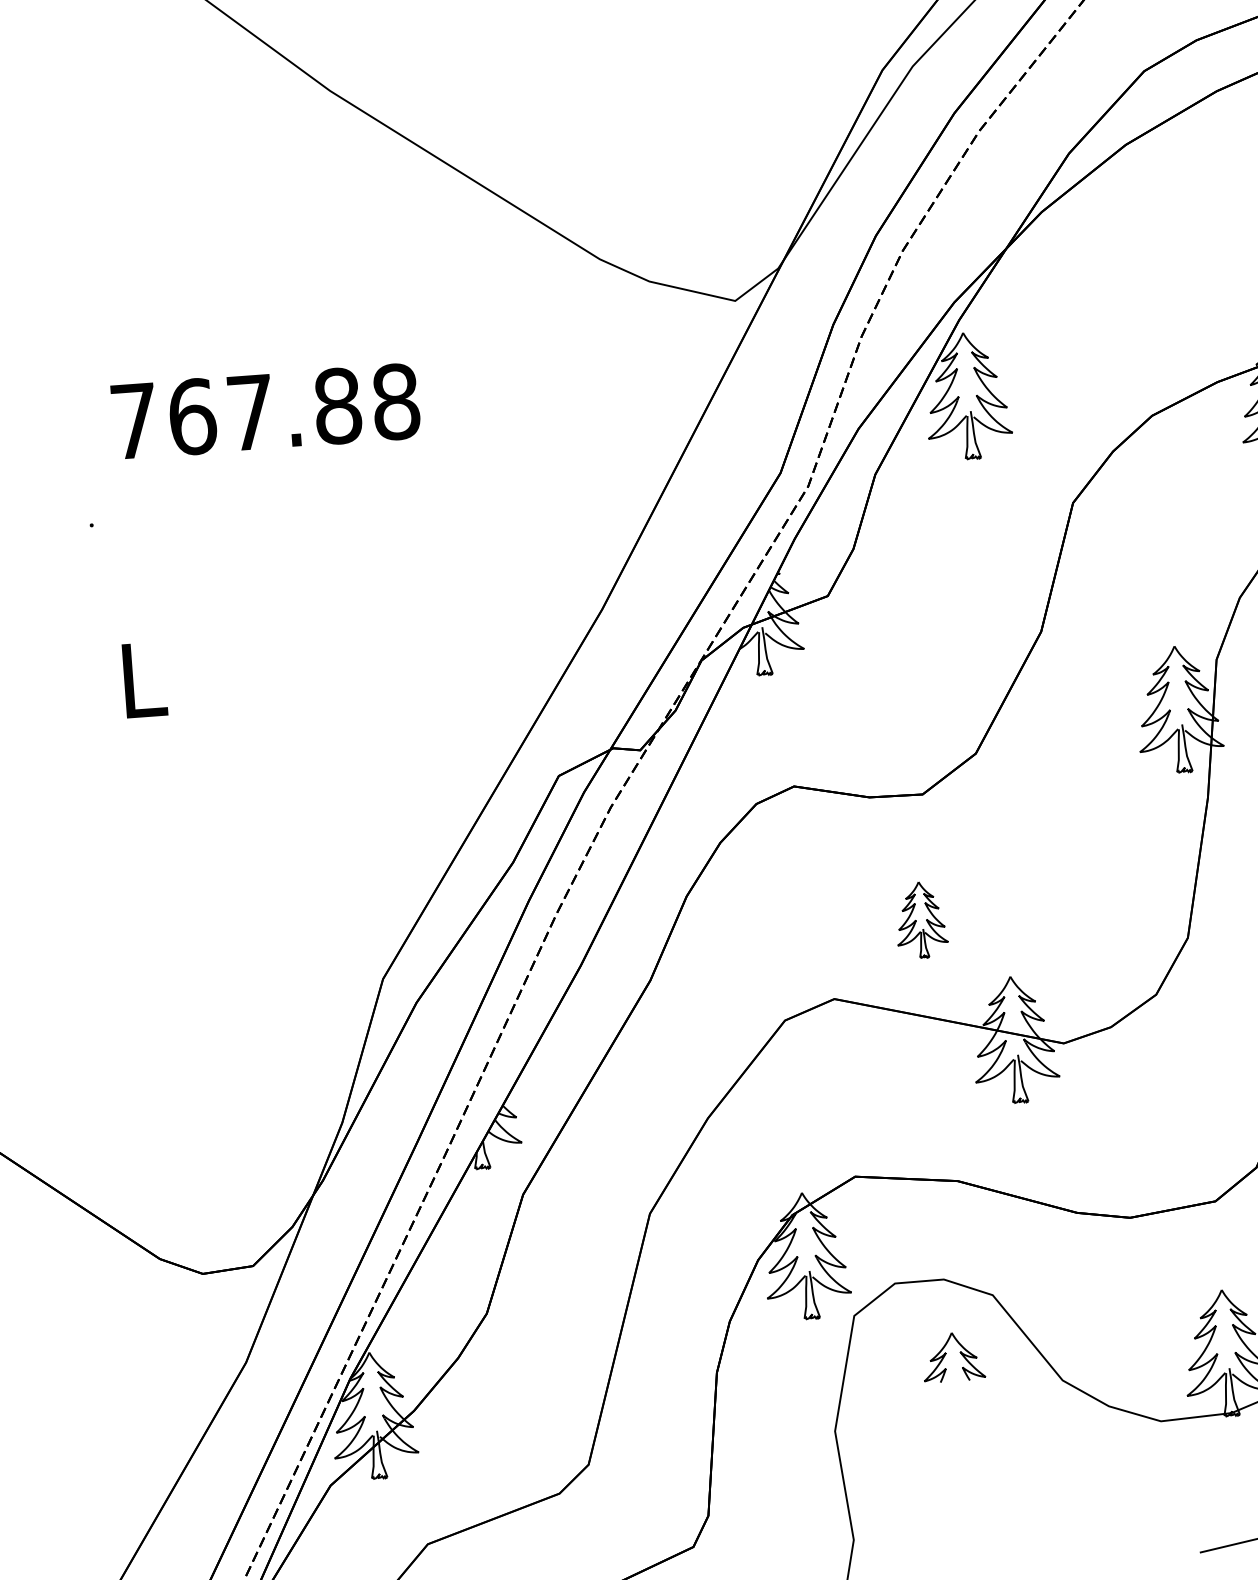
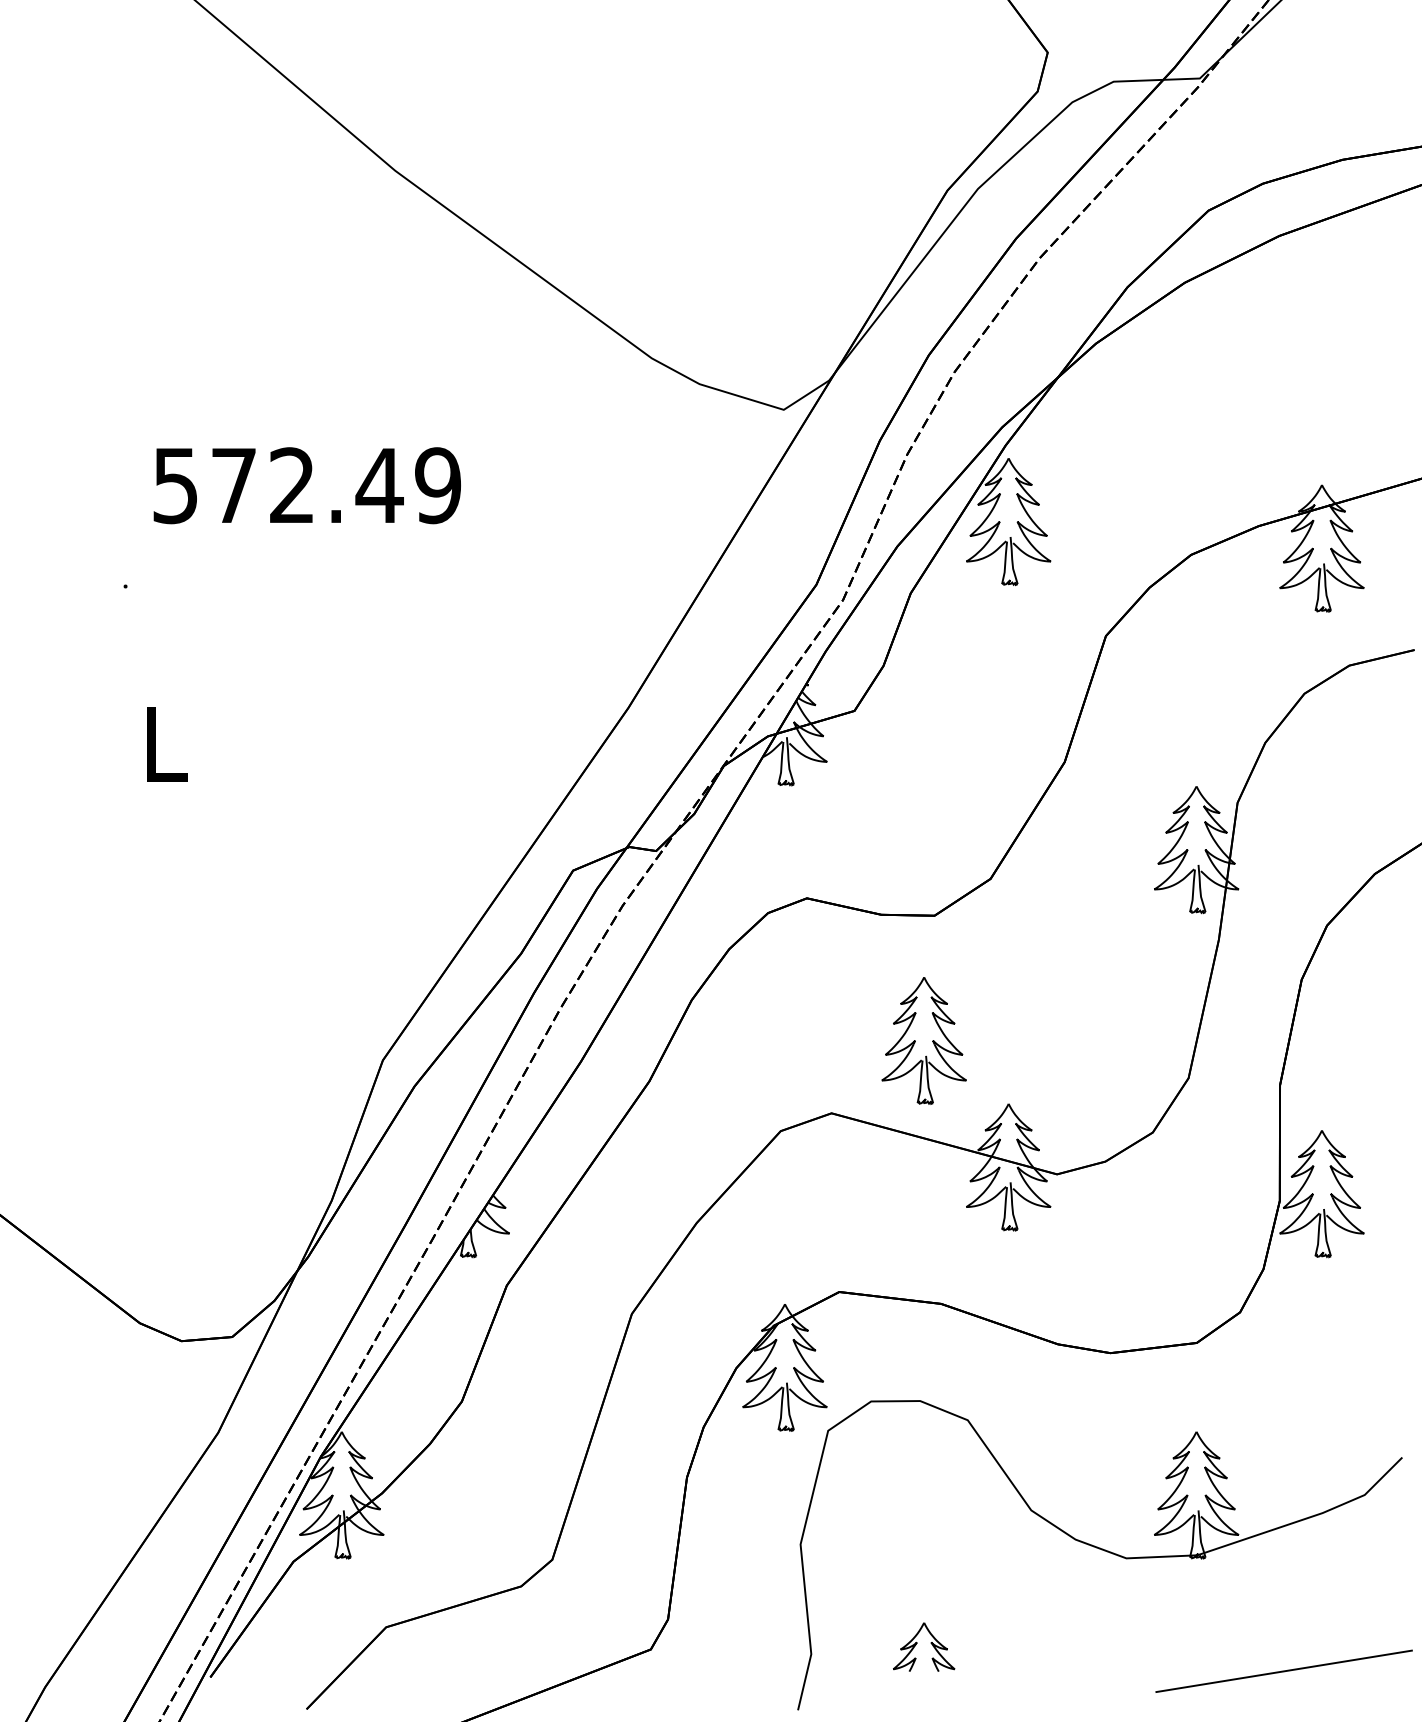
text: (265, 411) -> (307, 485), 767.88 -> 572.49
part: (920, 919) -> (923, 1040), size x1.67
part: (959, 1353) -> (930, 1643), moved

